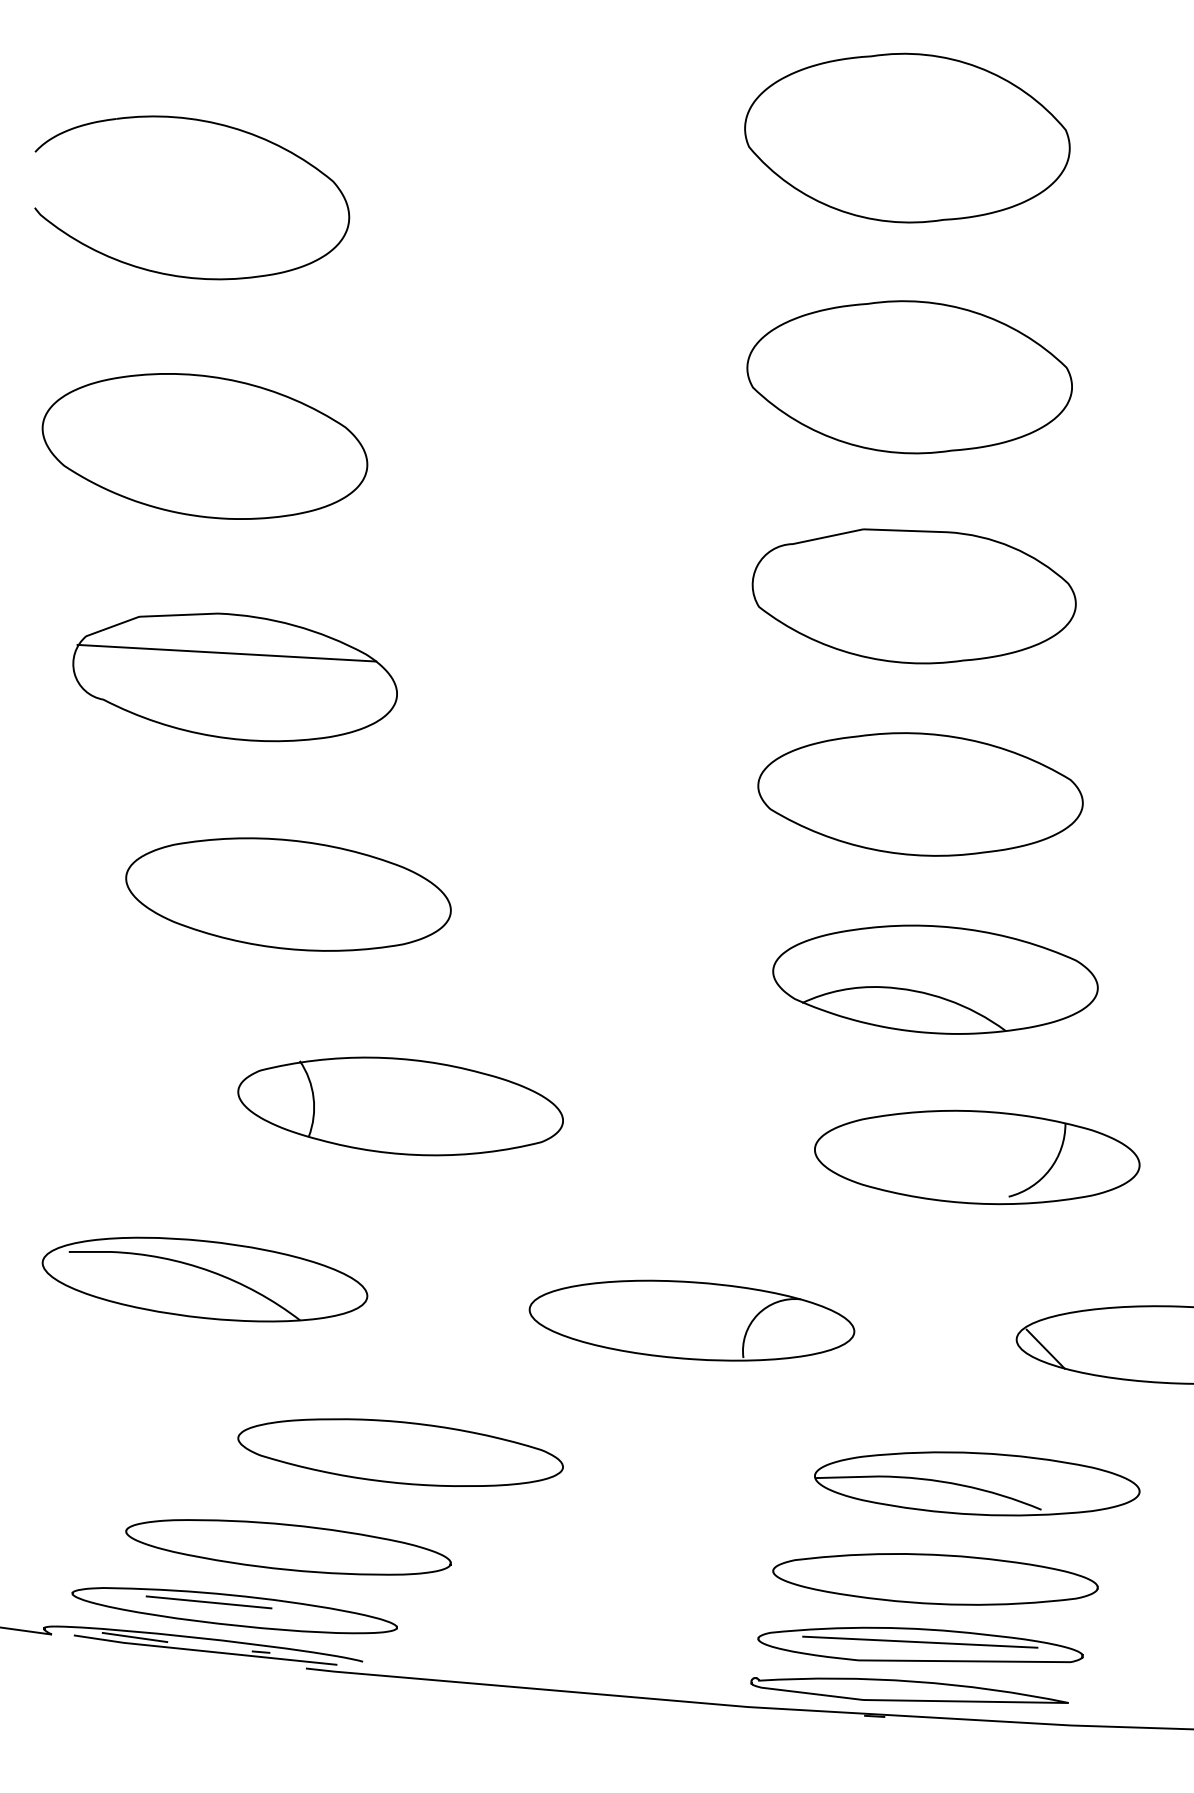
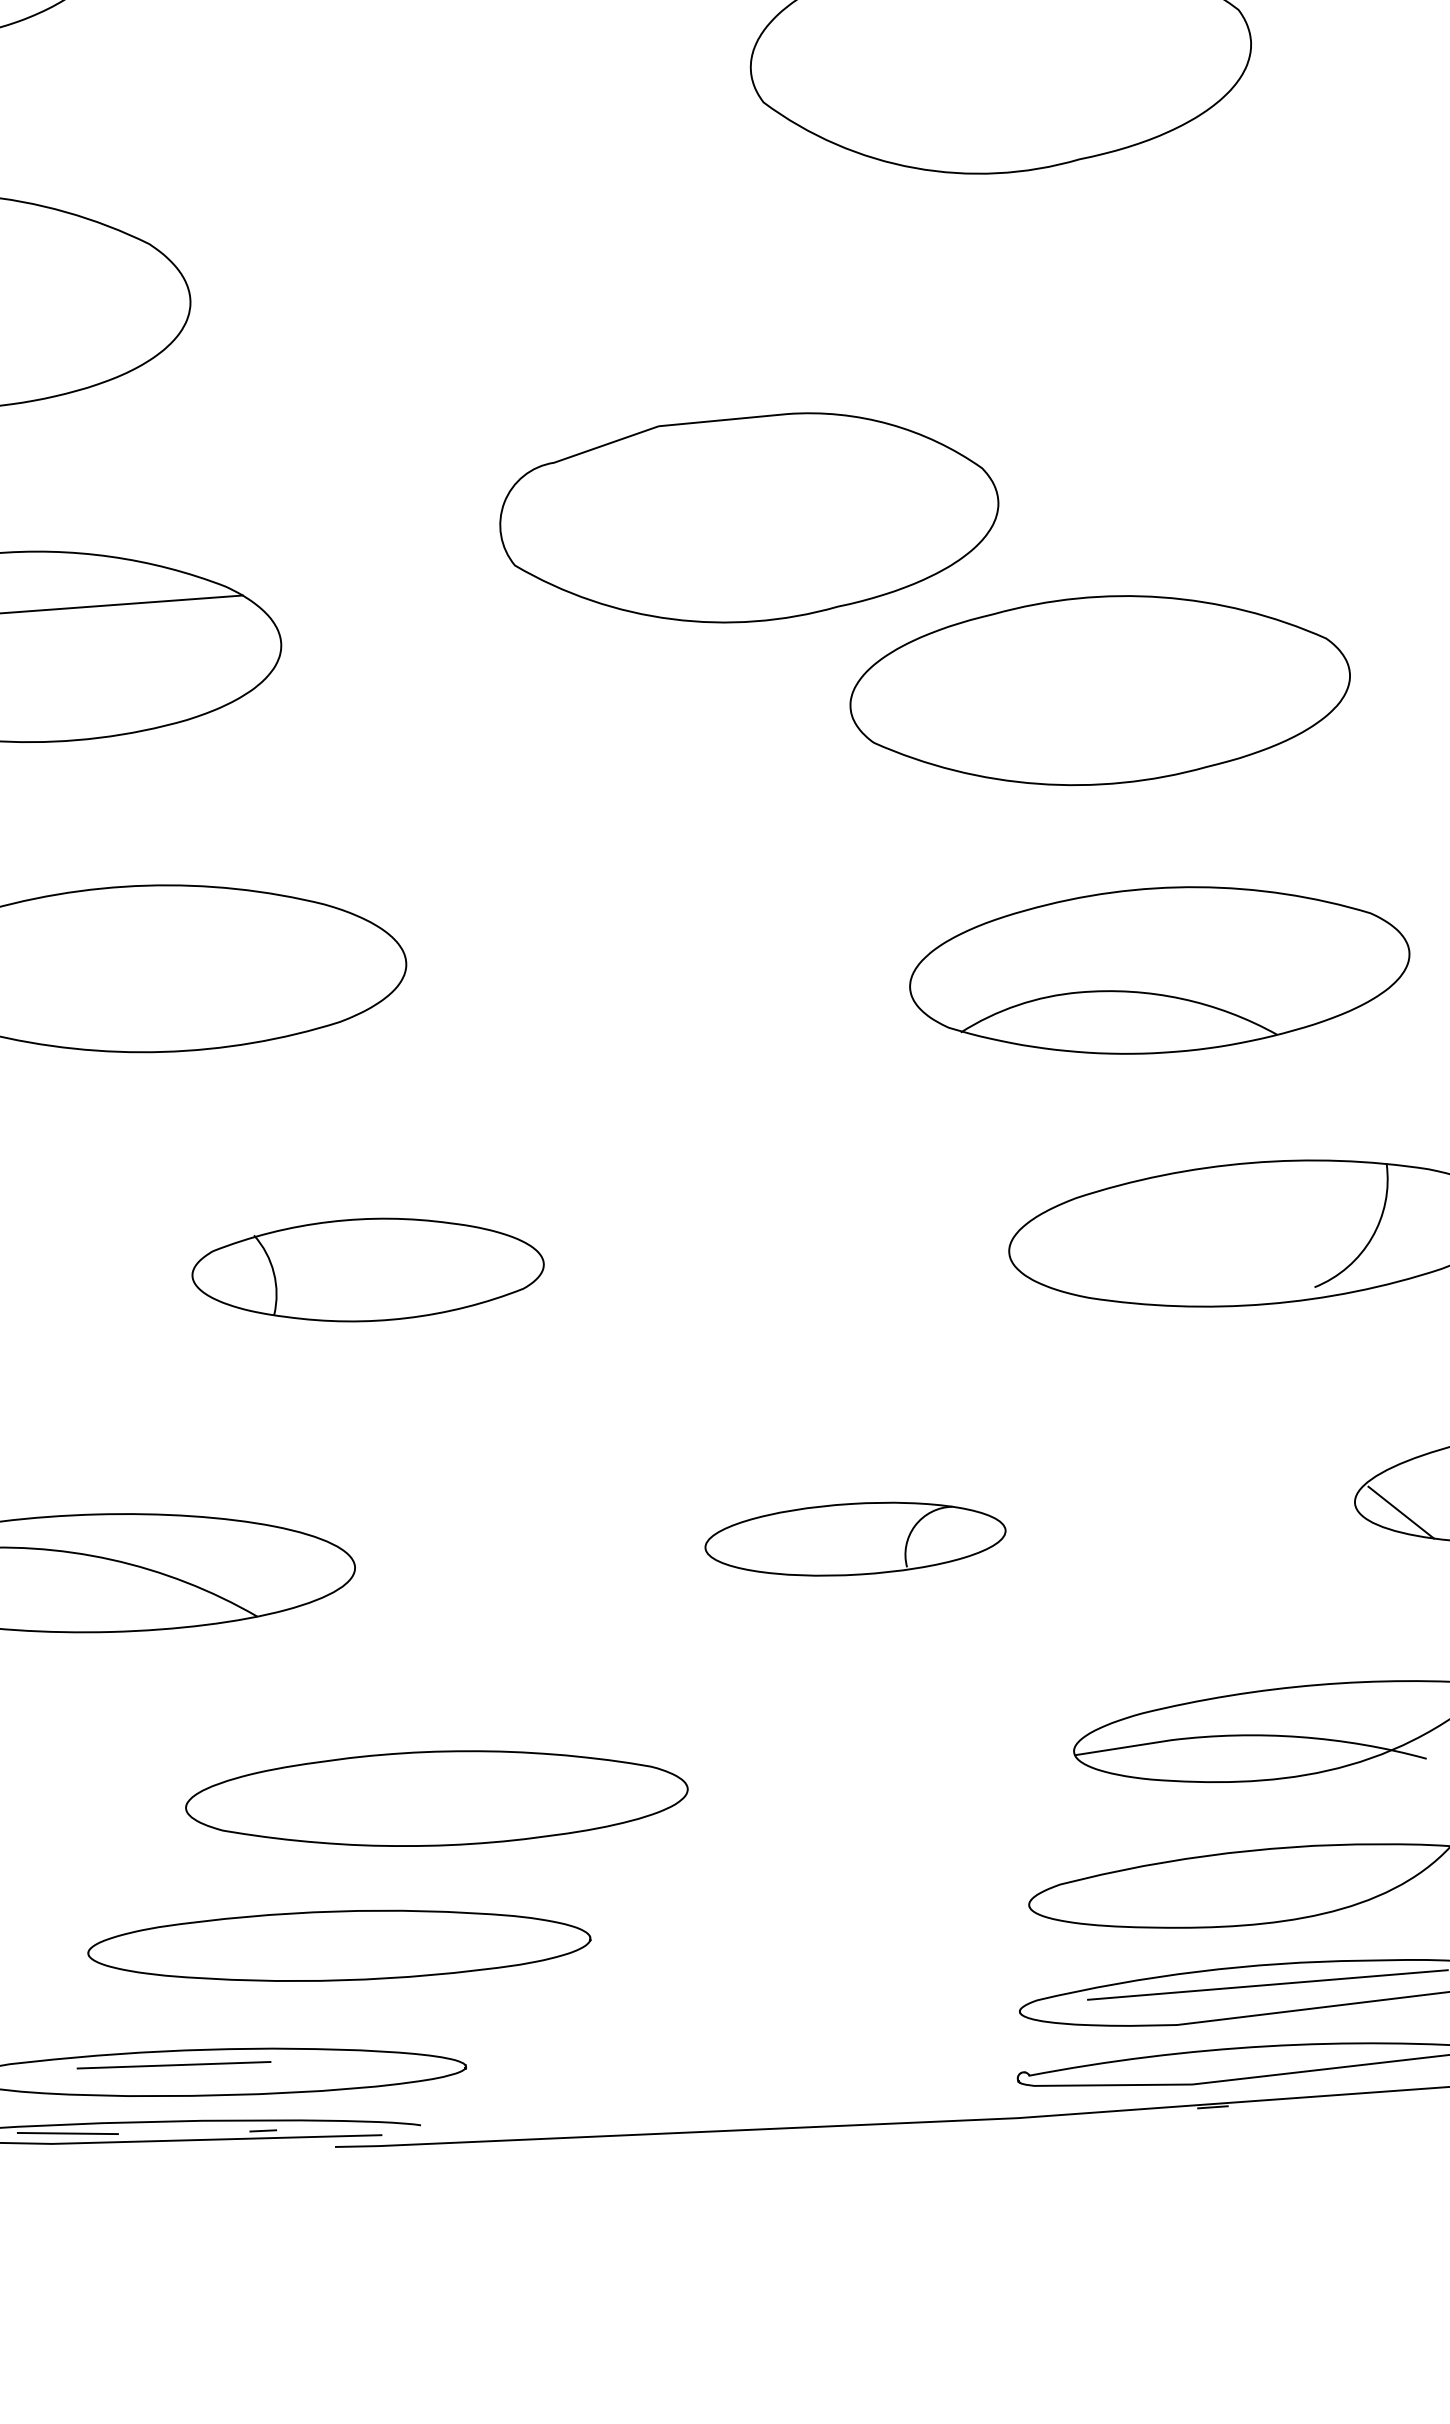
part: (913, 596) -> (748, 518), moved
part: (400, 1106) -> (367, 1270), size x0.7
part: (691, 1320) -> (854, 1539), size x0.6
part: (288, 1547) -> (339, 1946), moved

